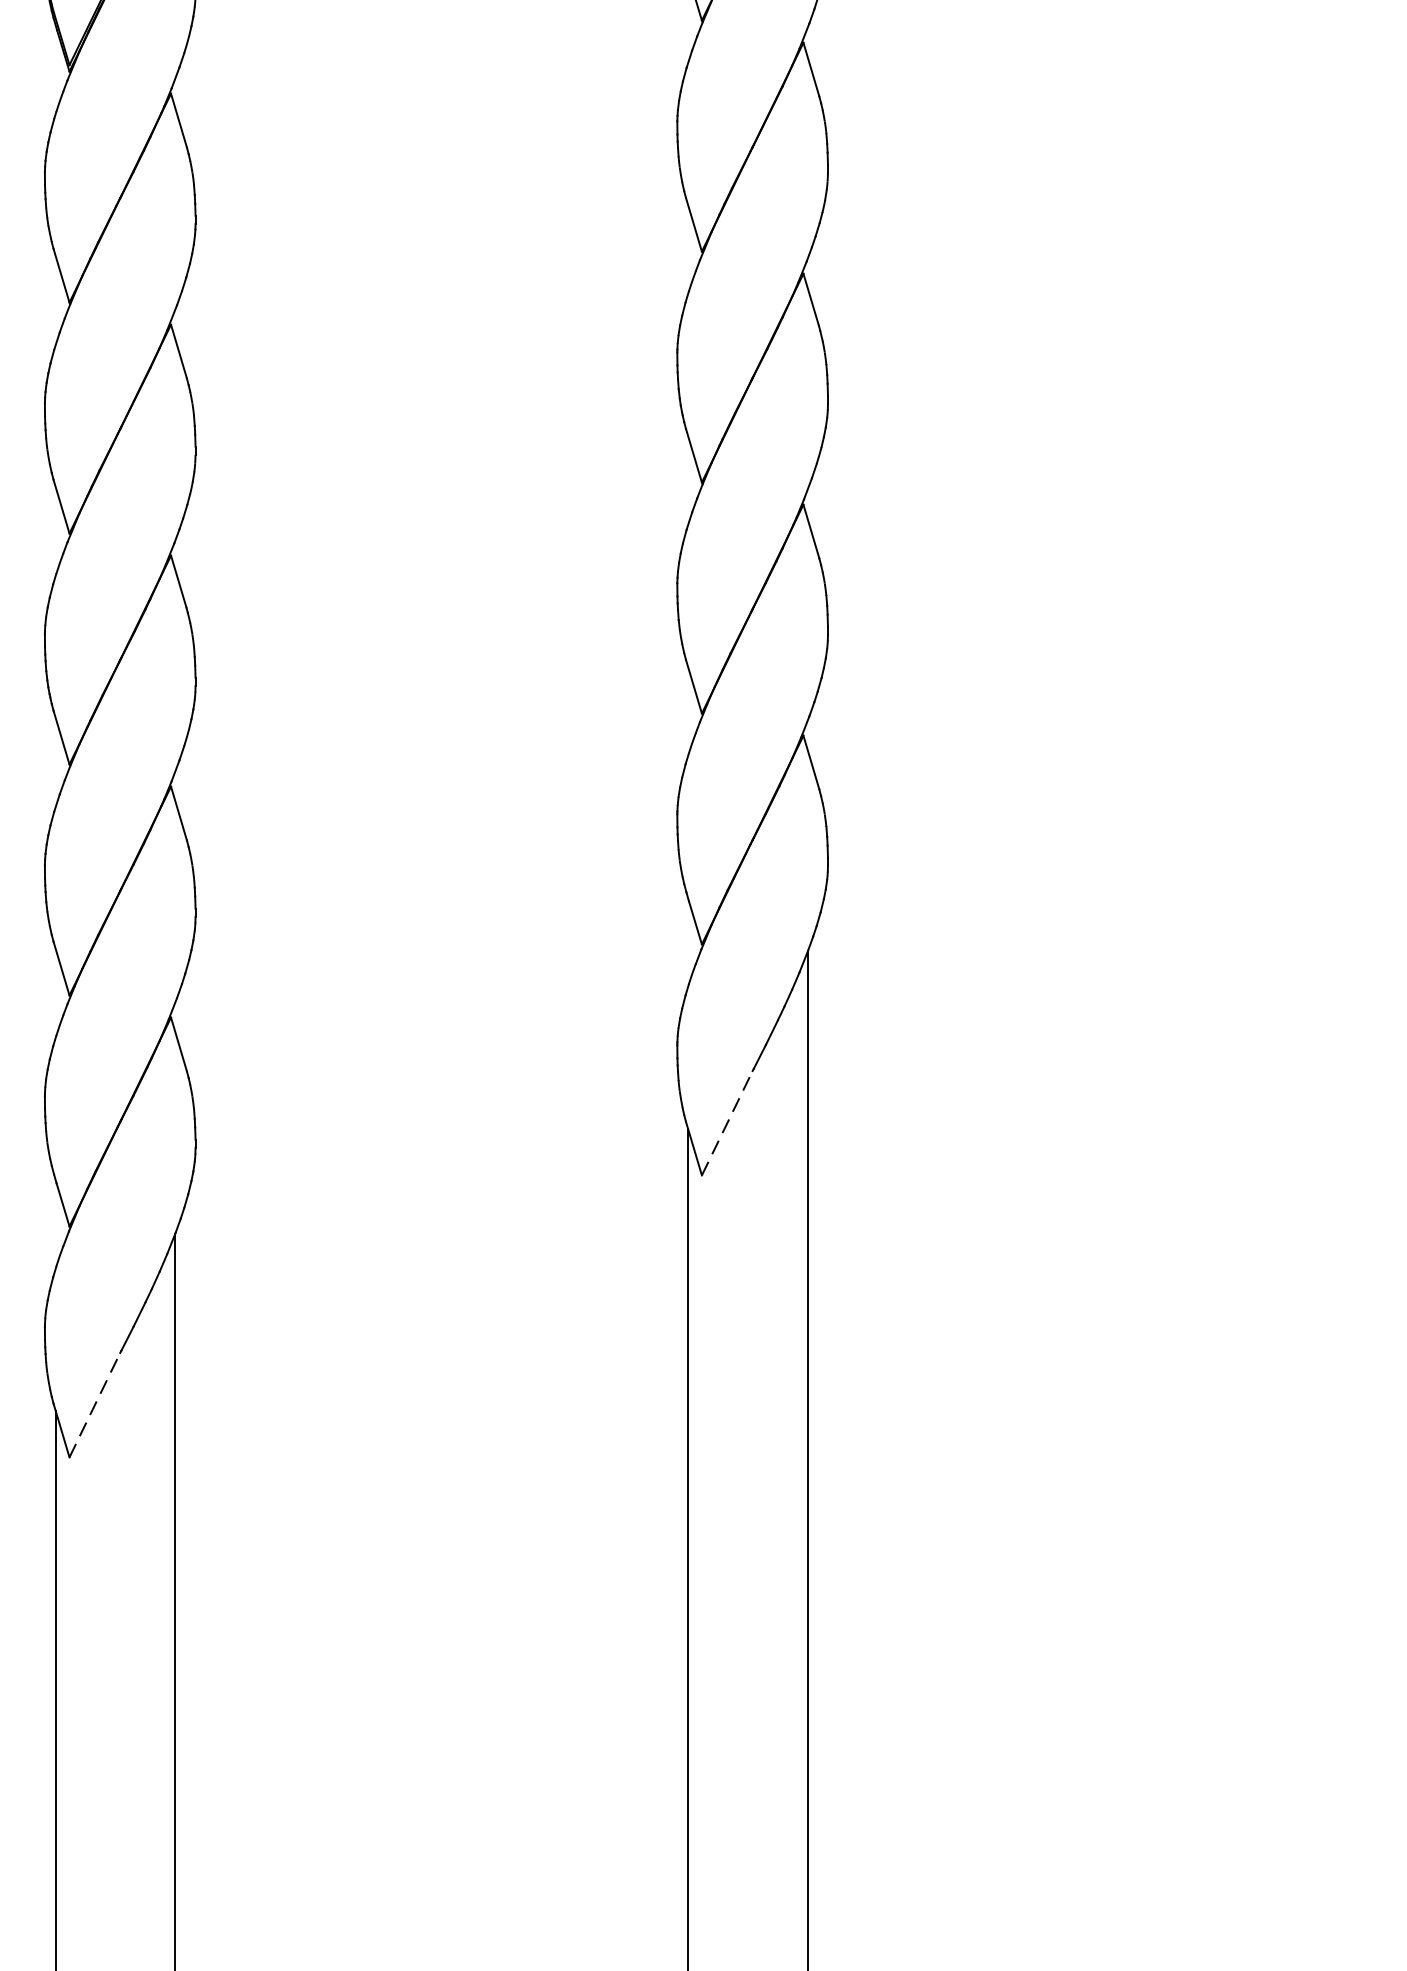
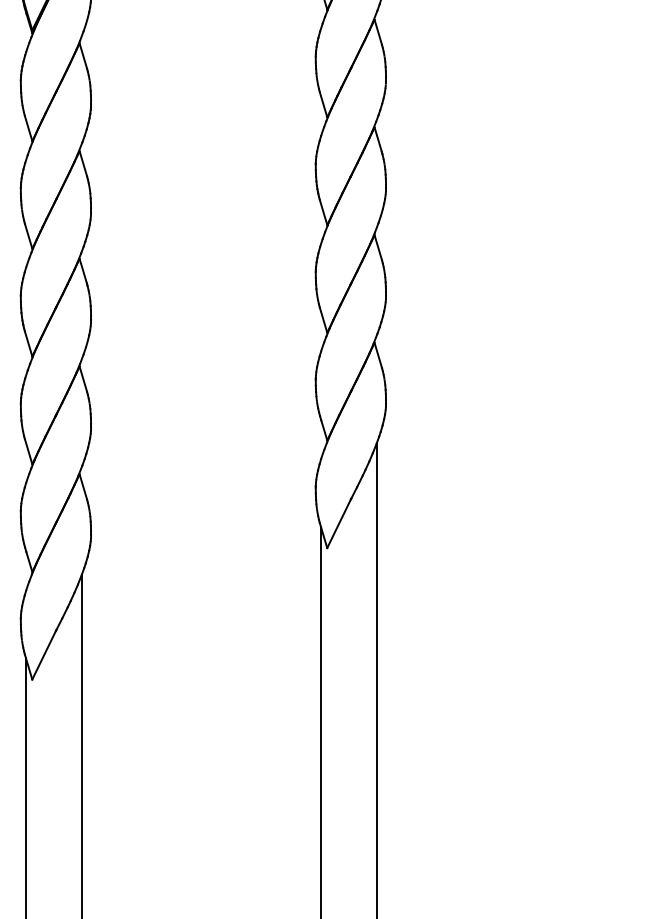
line: (728, 1122) -> (339, 523), dashed -> solid
line: (95, 1403) -> (44, 654), dashed -> solid

